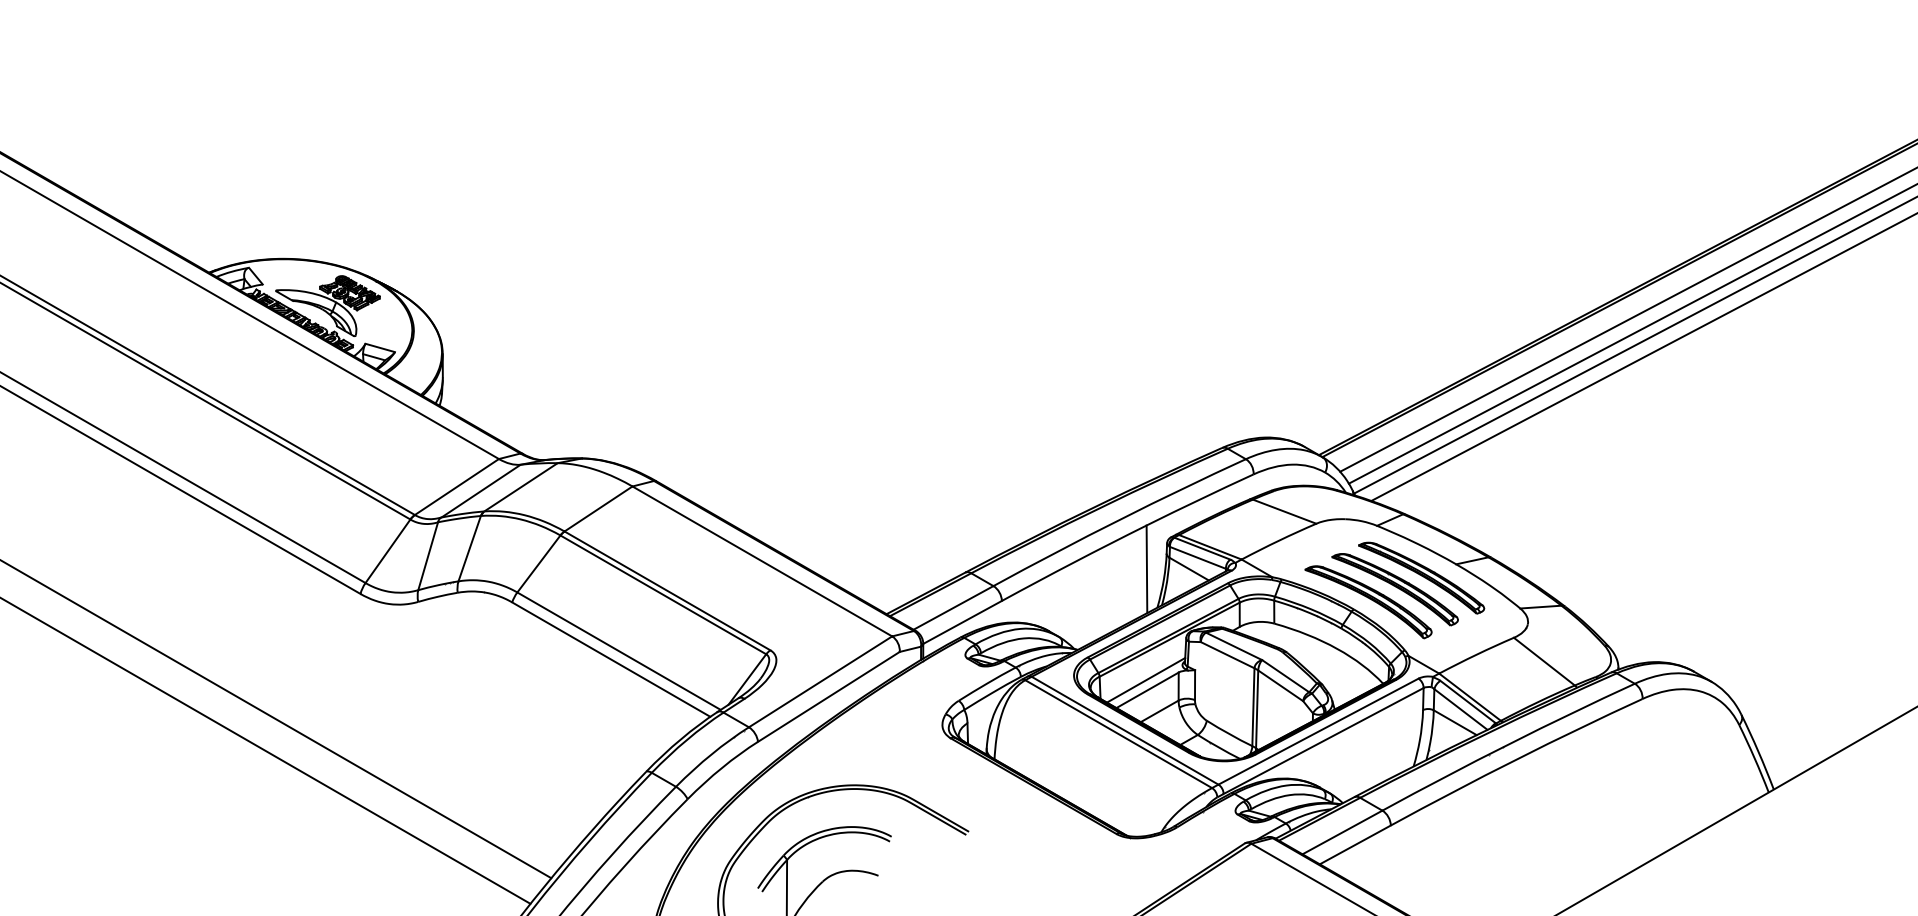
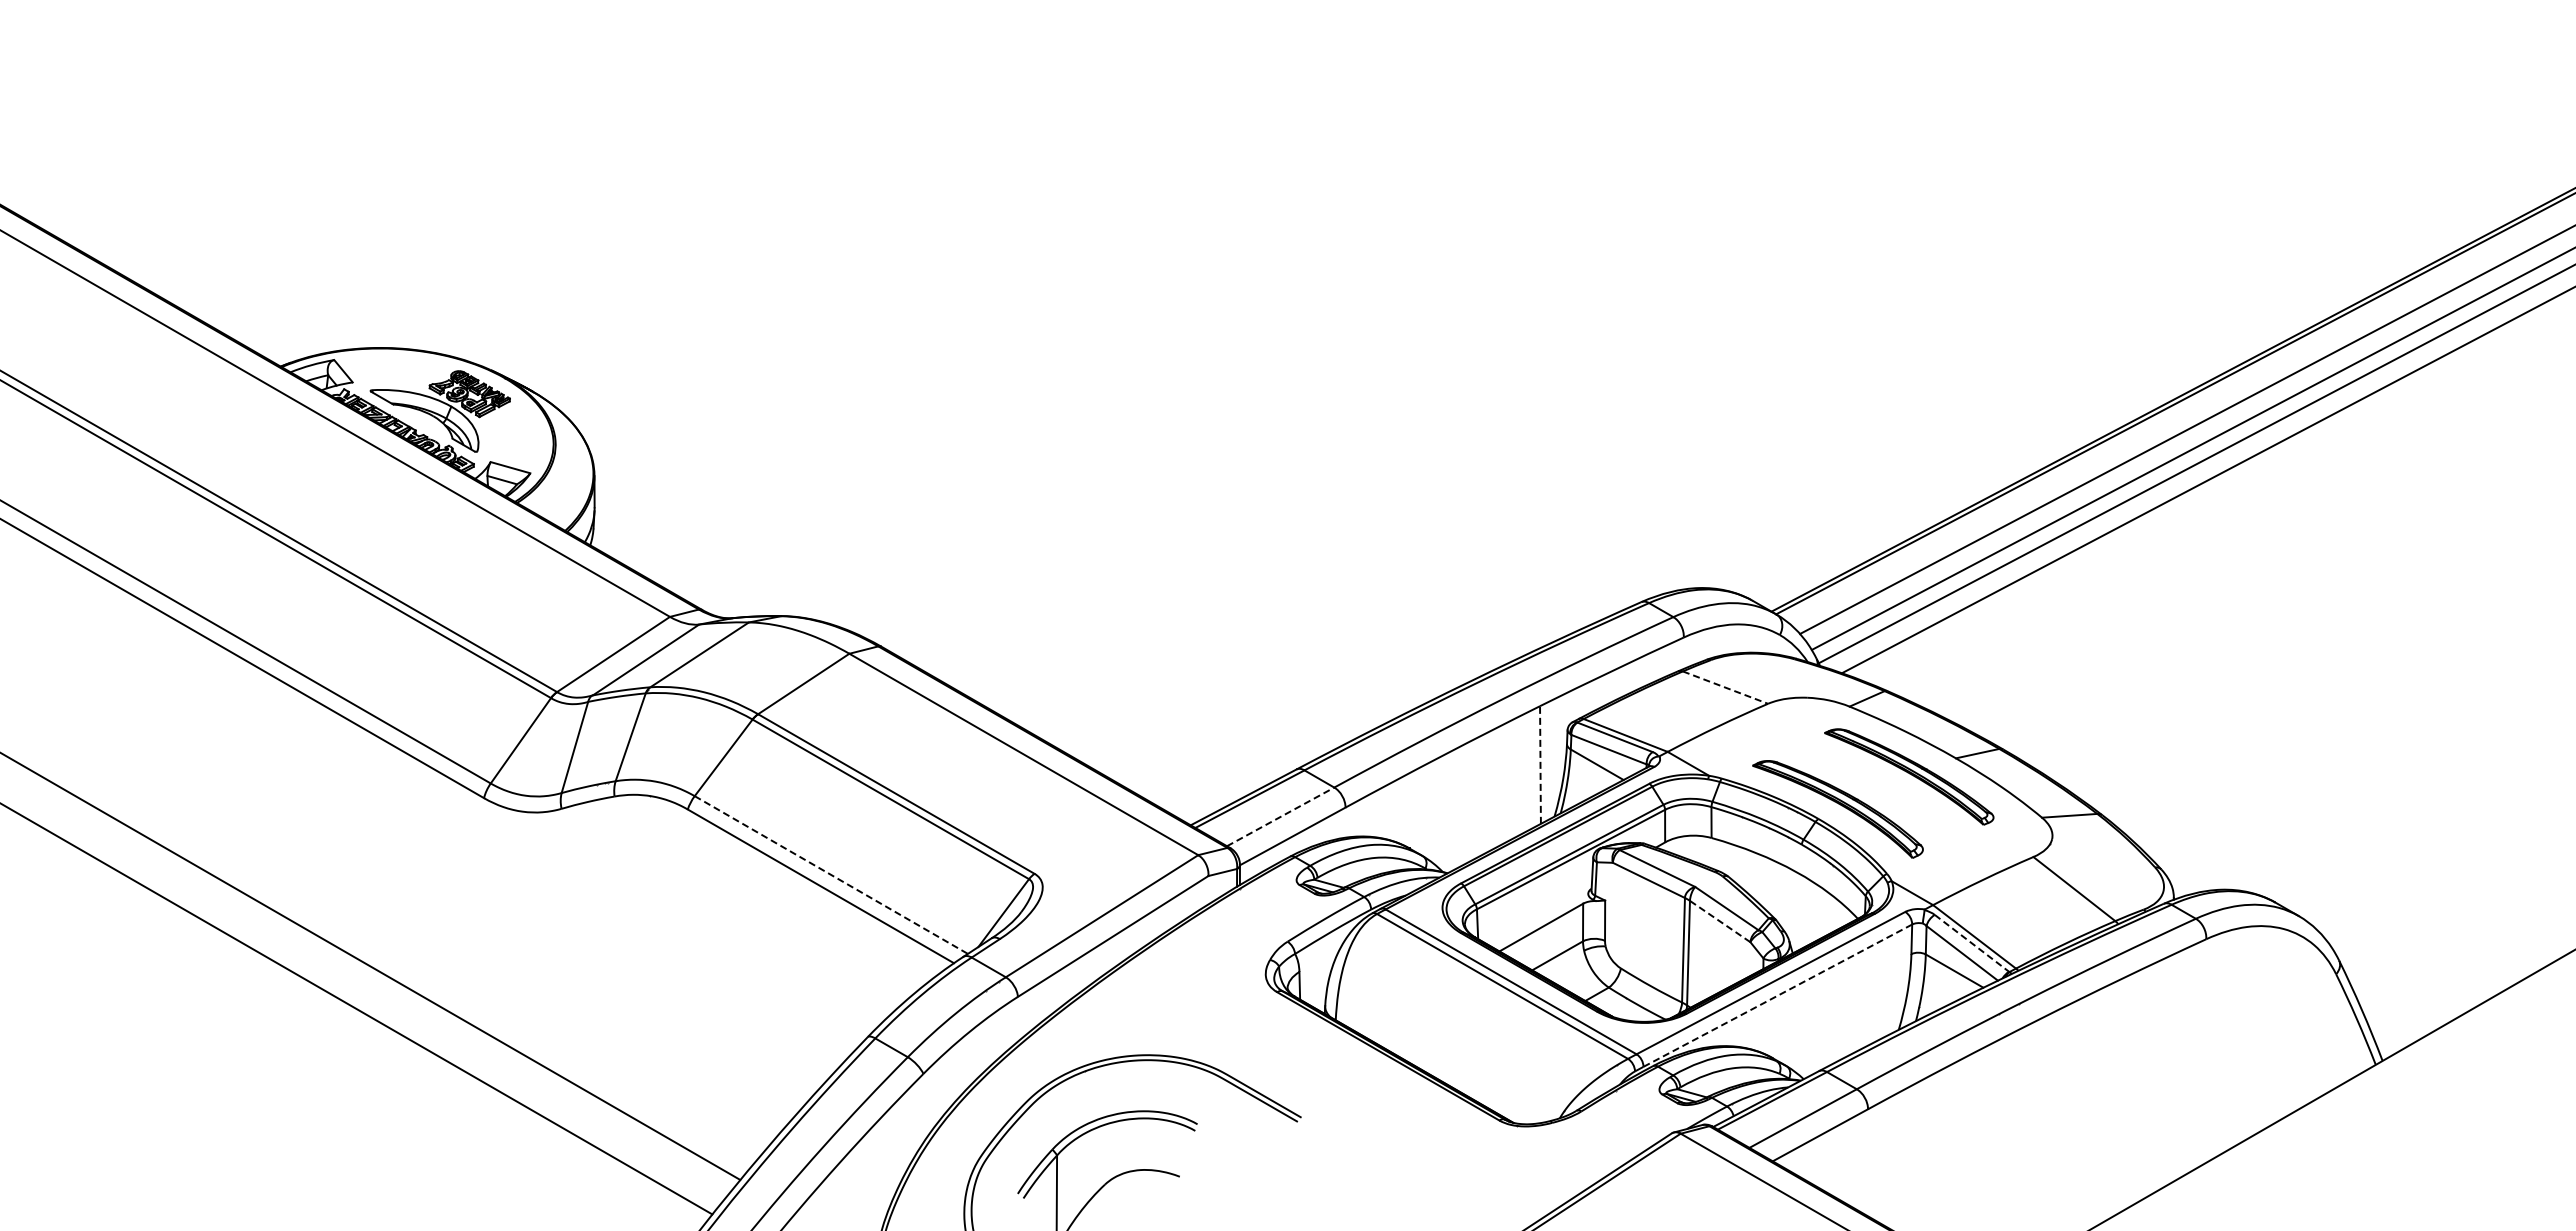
line: (1284, 511) -> (1725, 687), solid -> dashed
line: (1146, 569) -> (1540, 765), solid -> dashed
part: (1394, 589) -> (1873, 792), removed
line: (954, 607) -> (1281, 816), solid -> dashed
line: (619, 651) -> (831, 875), solid -> dashed
line: (1145, 680) -> (1538, 914), removed
line: (1280, 685) -> (1720, 921), solid -> dashed
line: (1467, 702) -> (1971, 943), solid -> dashed
line: (1323, 740) -> (1777, 995), solid -> dashed

